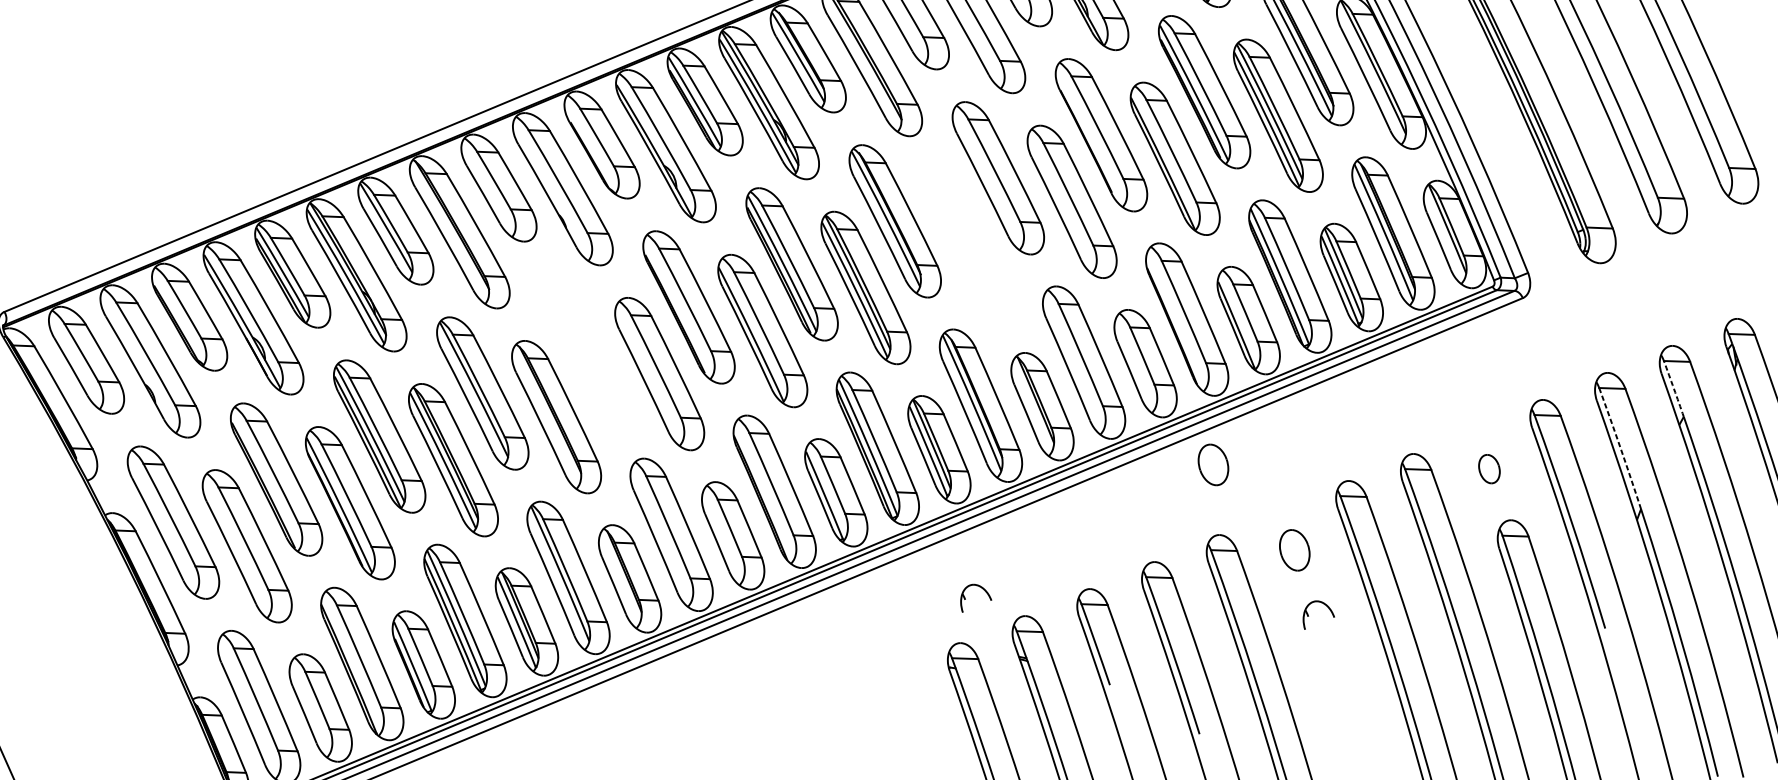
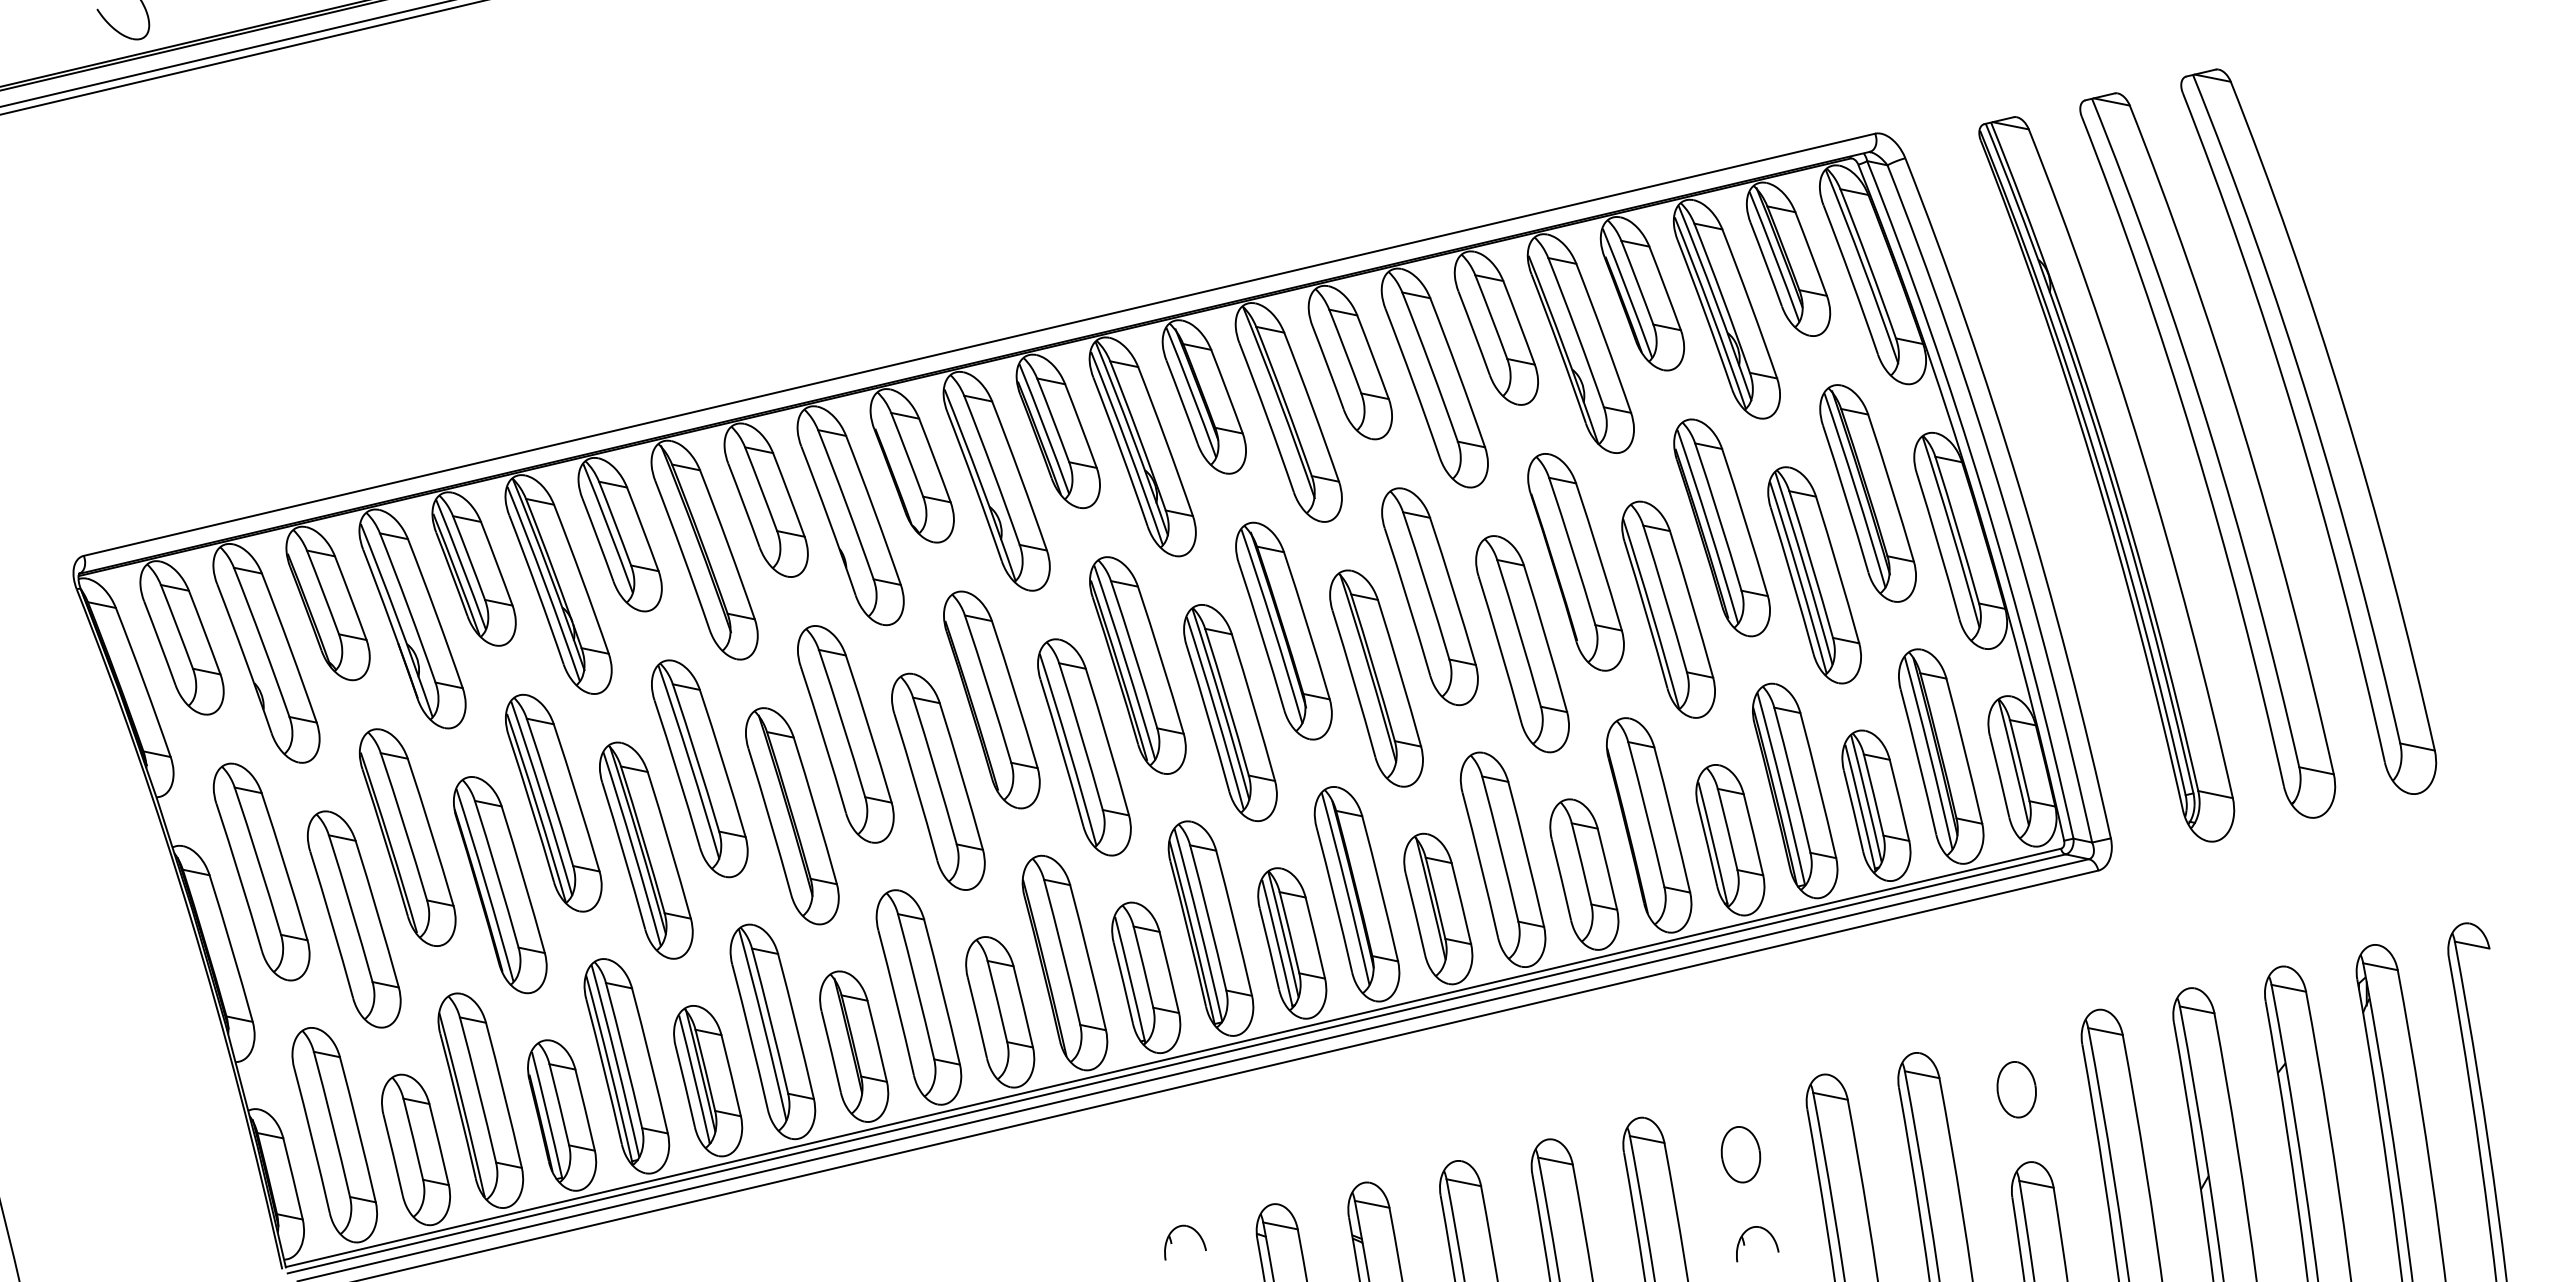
part: (969, 244) -> (1376, 678), added
part: (585, 350) -> (845, 734), added
arc: (1673, 388) -> (2278, 1023), dashed -> solid
arc: (1621, 448) -> (2195, 1091), dashed -> solid
part: (1213, 464) -> (1651, 1023), removed
part: (1489, 468) -> (2016, 1089), size x1.43
part: (965, 598) -> (1172, 1242), moved

